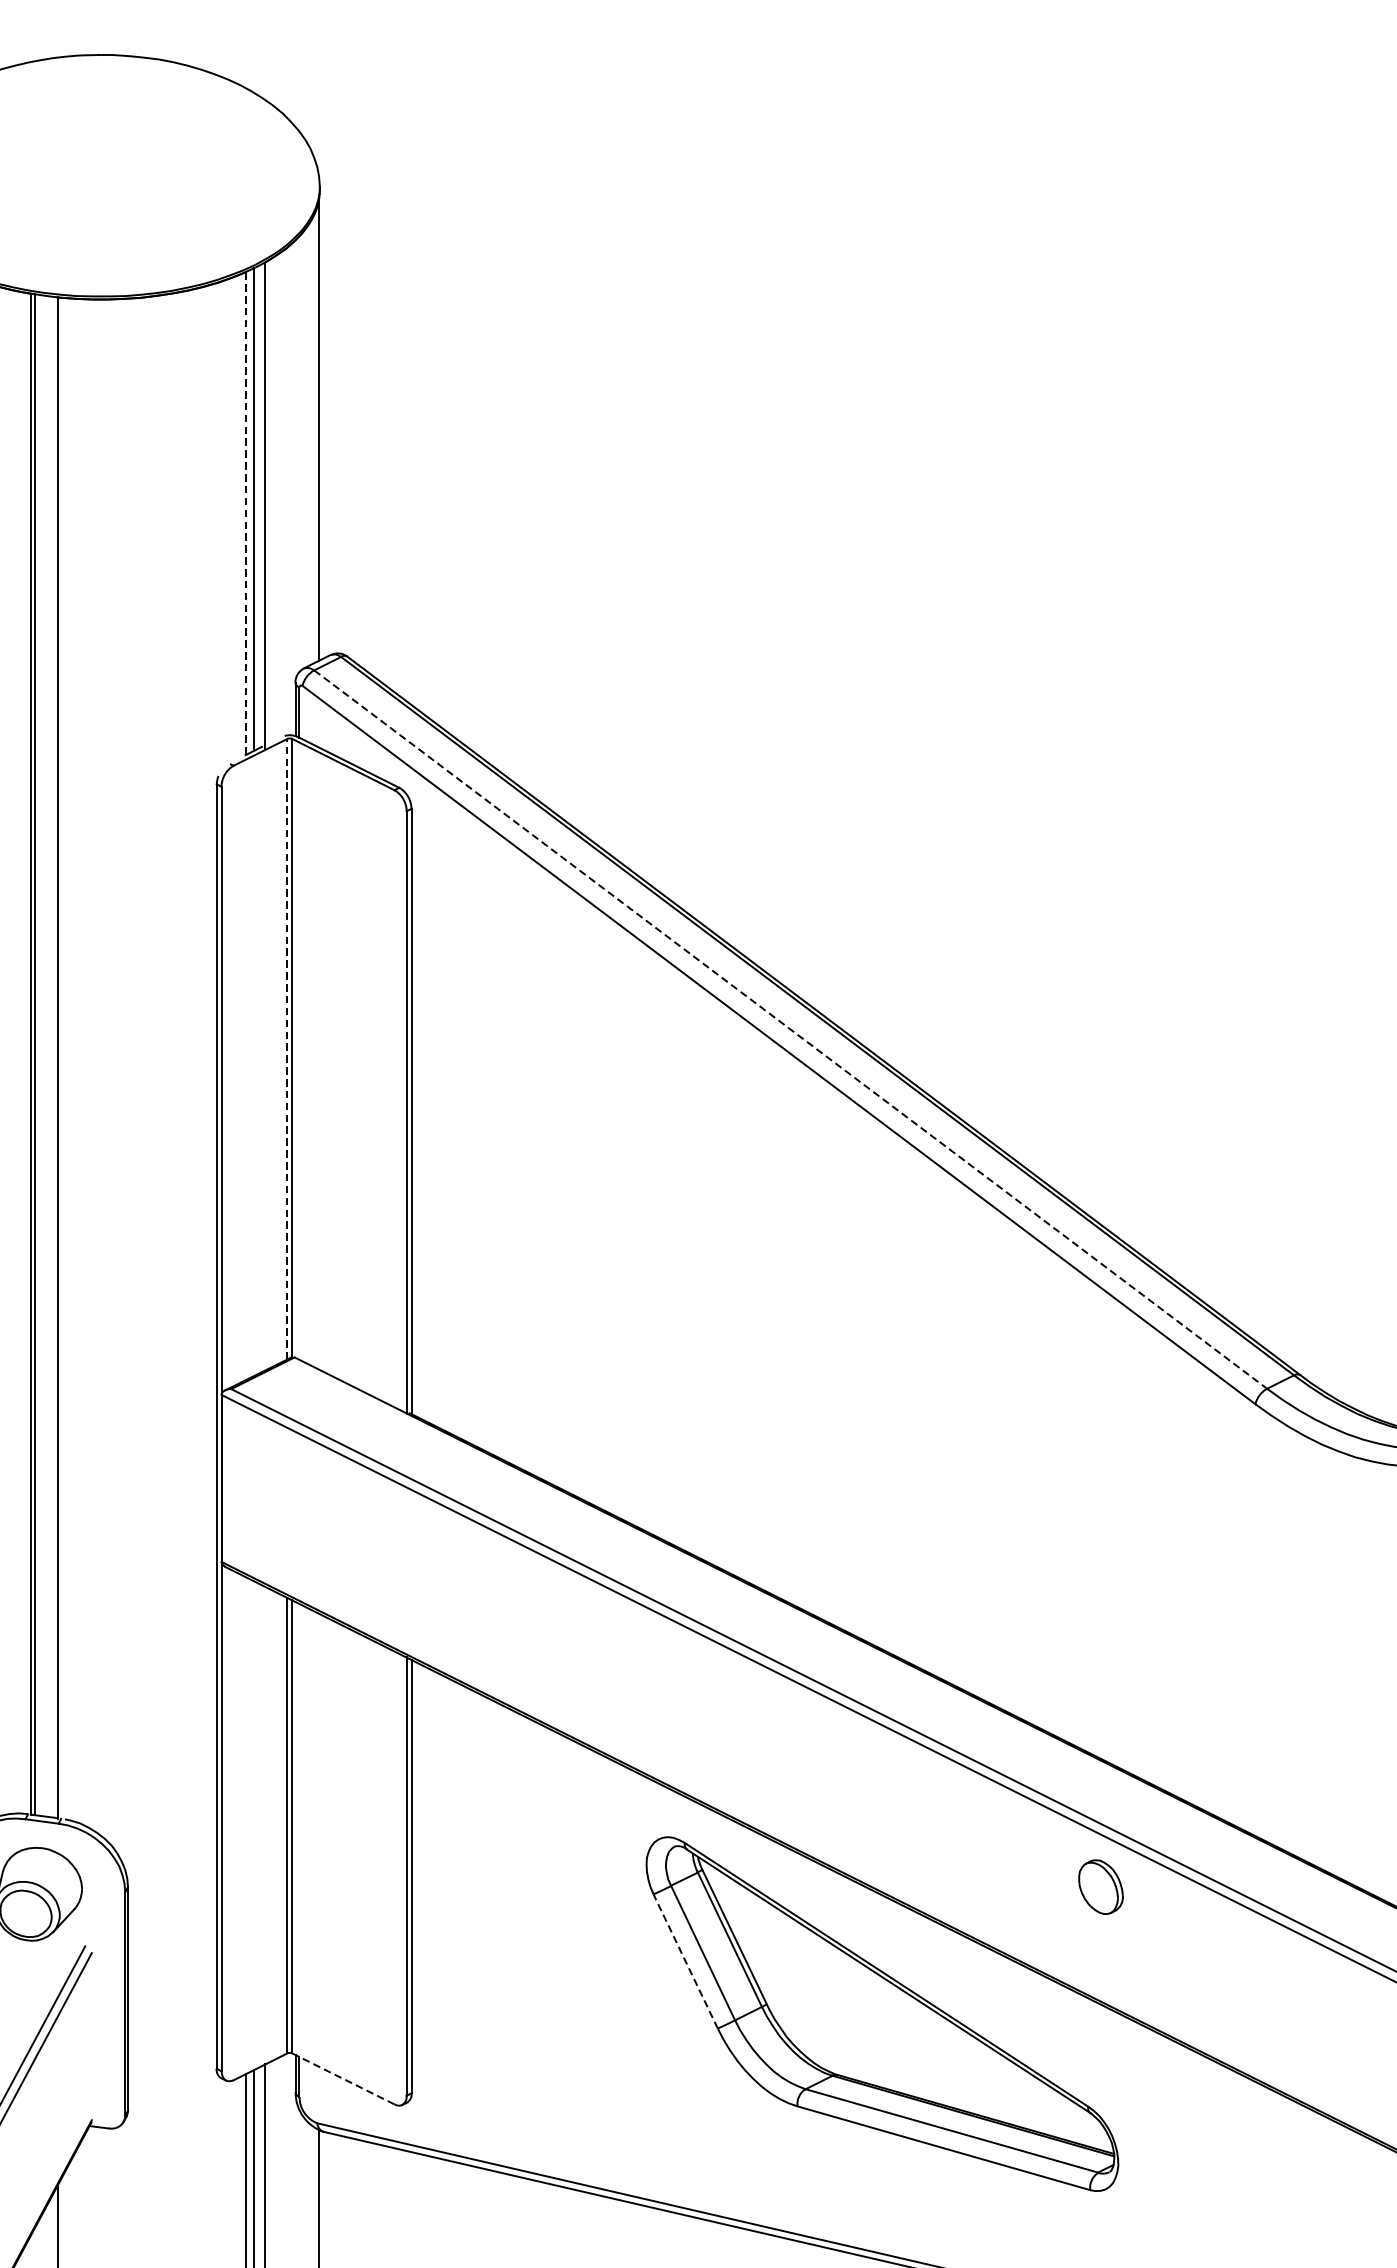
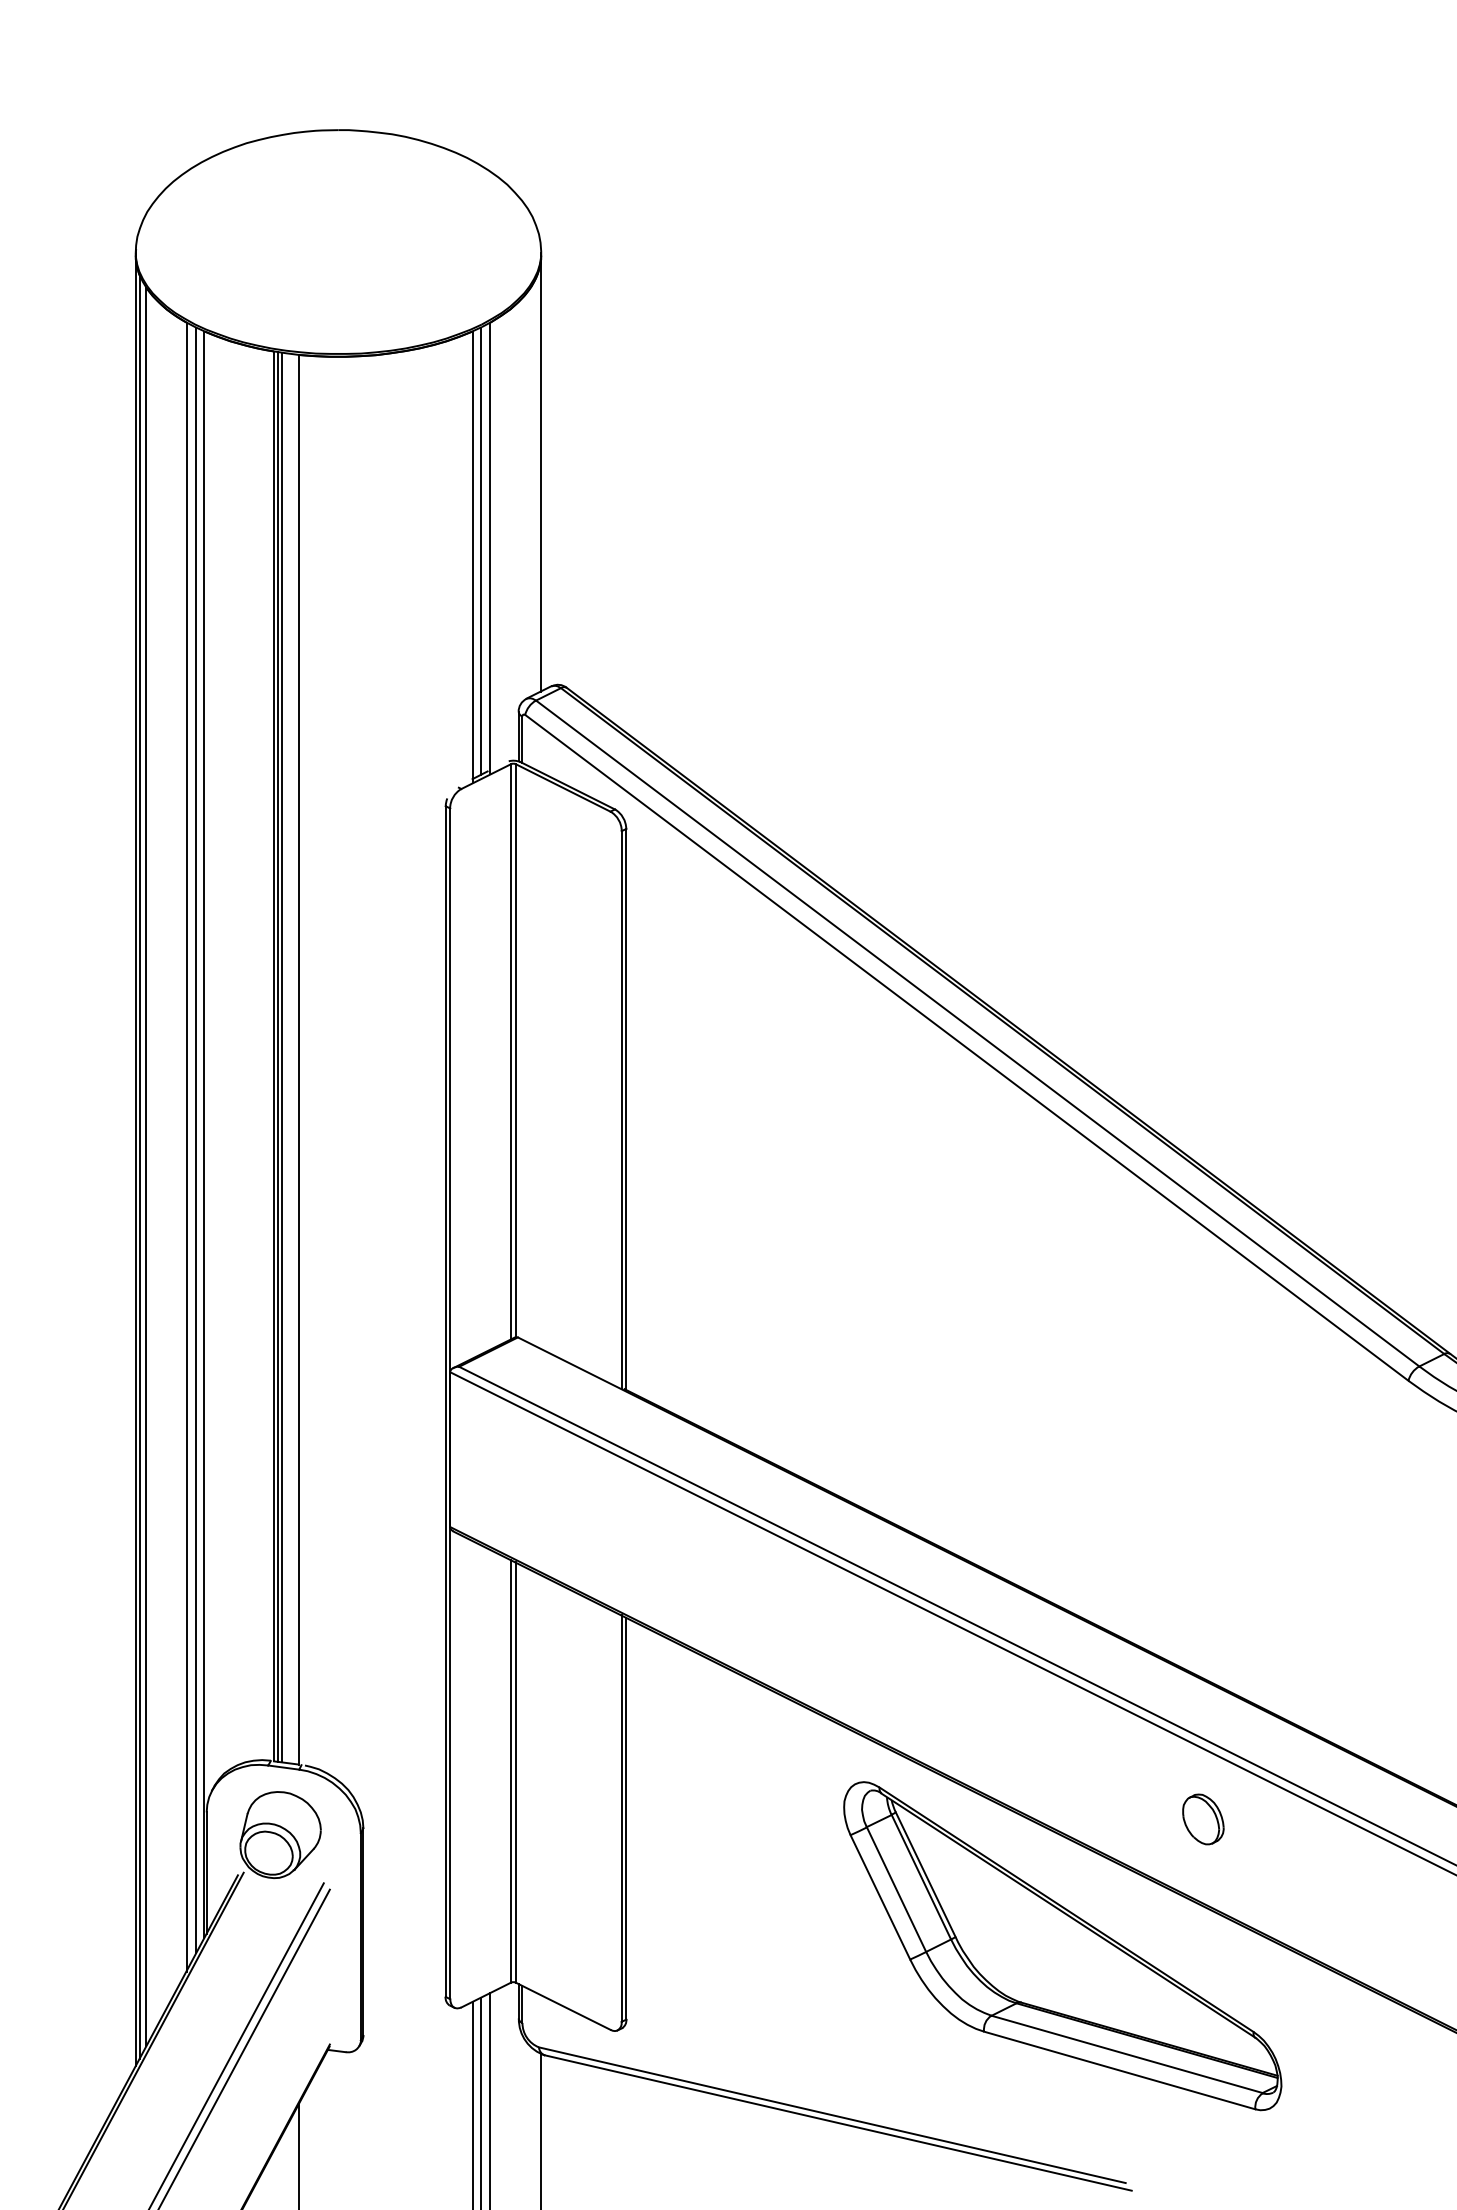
line: (245, 516) -> (472, 557), dashed -> solid
line: (791, 1029) -> (978, 1033), dashed -> solid
line: (287, 1048) -> (511, 1051), dashed -> solid
line: (40, 1055) -> (282, 1057), added
part: (1101, 1887) -> (1203, 1819), moved
line: (685, 1960) -> (880, 1896), dashed -> solid
line: (343, 2079) -> (563, 2006), dashed -> solid

